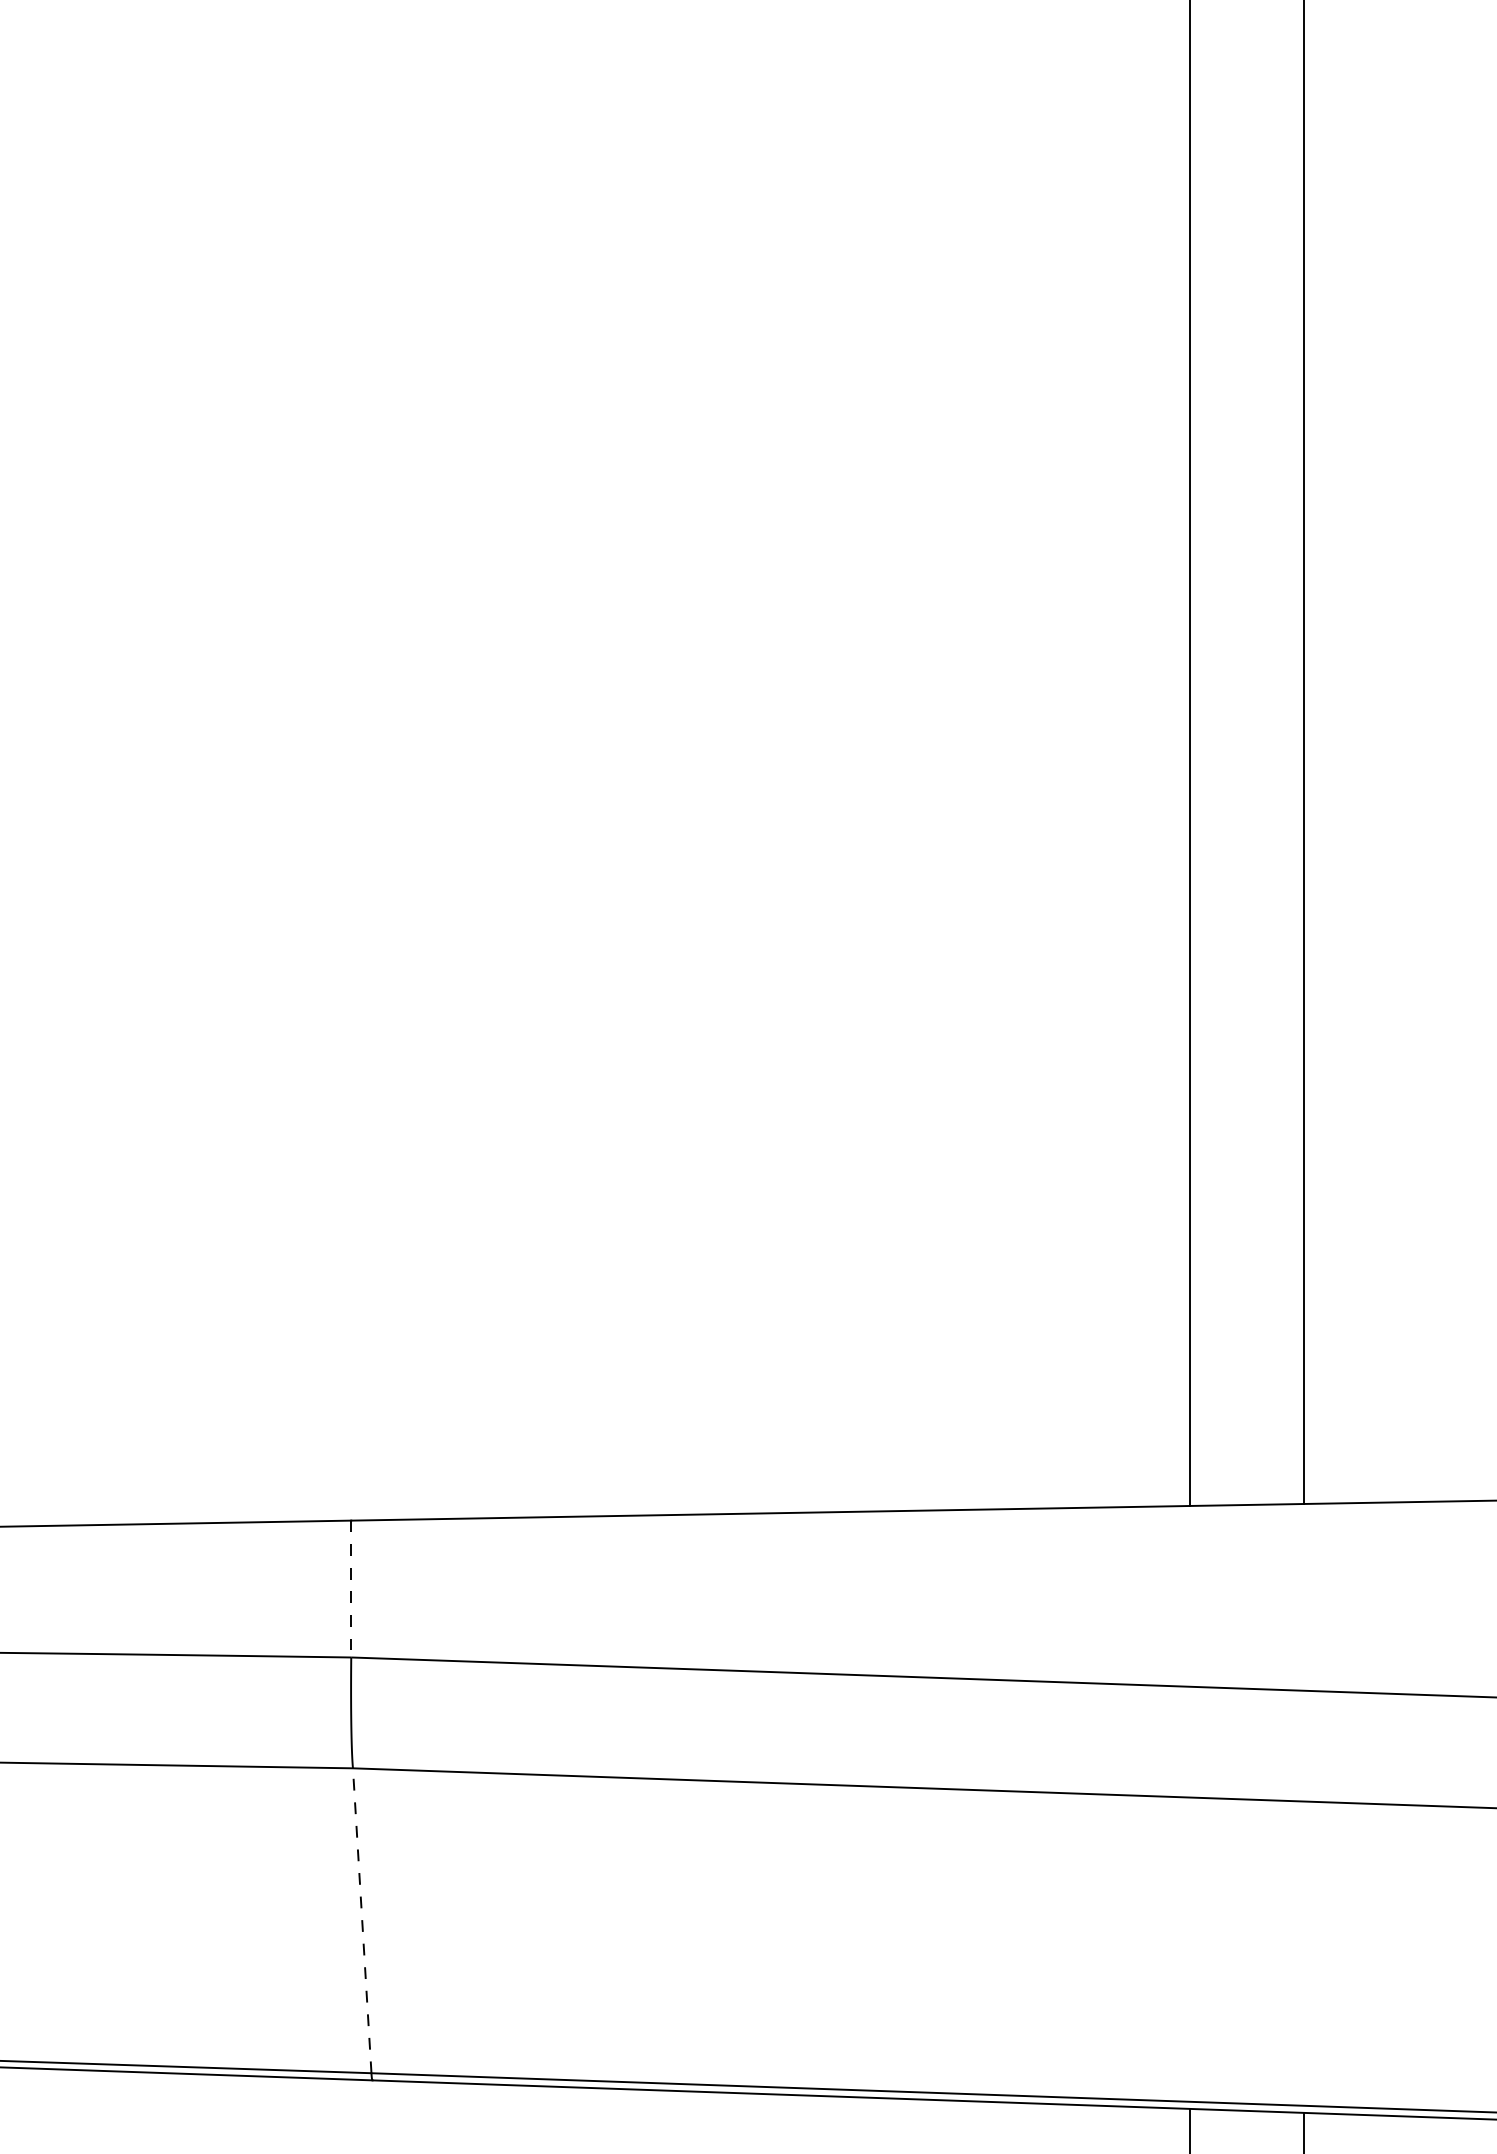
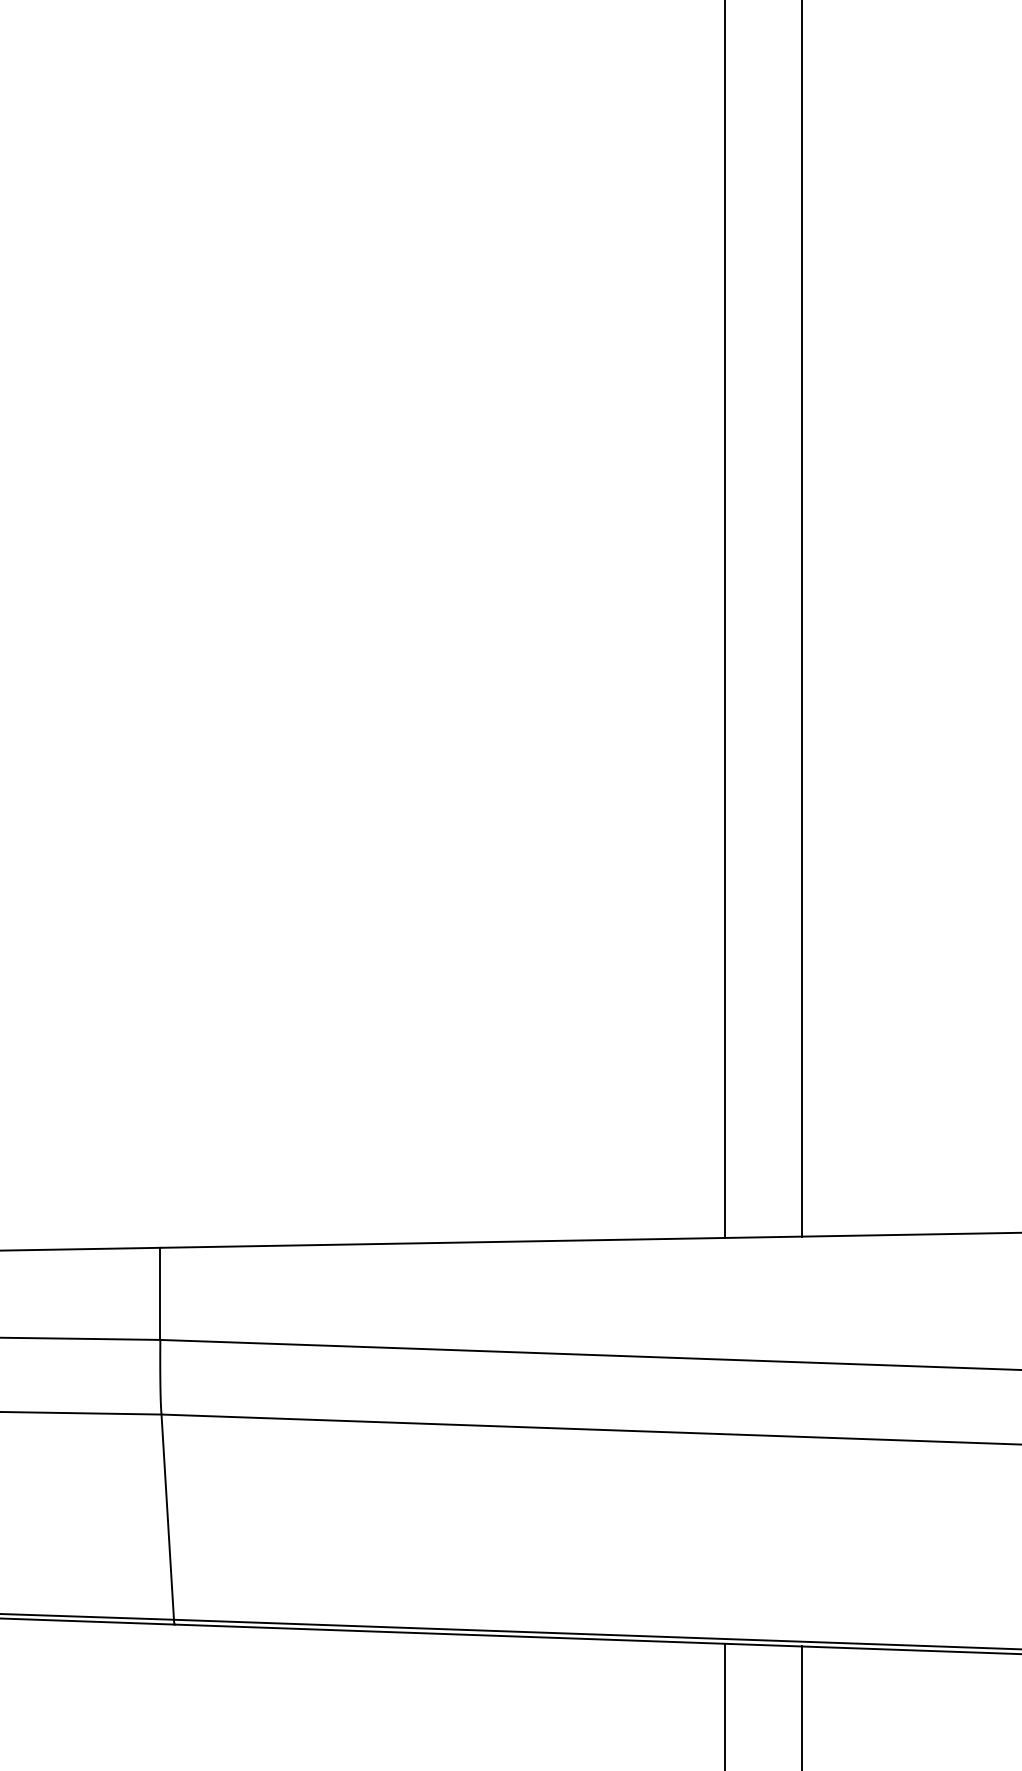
line: (351, 1589) -> (160, 1294), dashed -> solid
line: (361, 1921) -> (167, 1517), dashed -> solid

